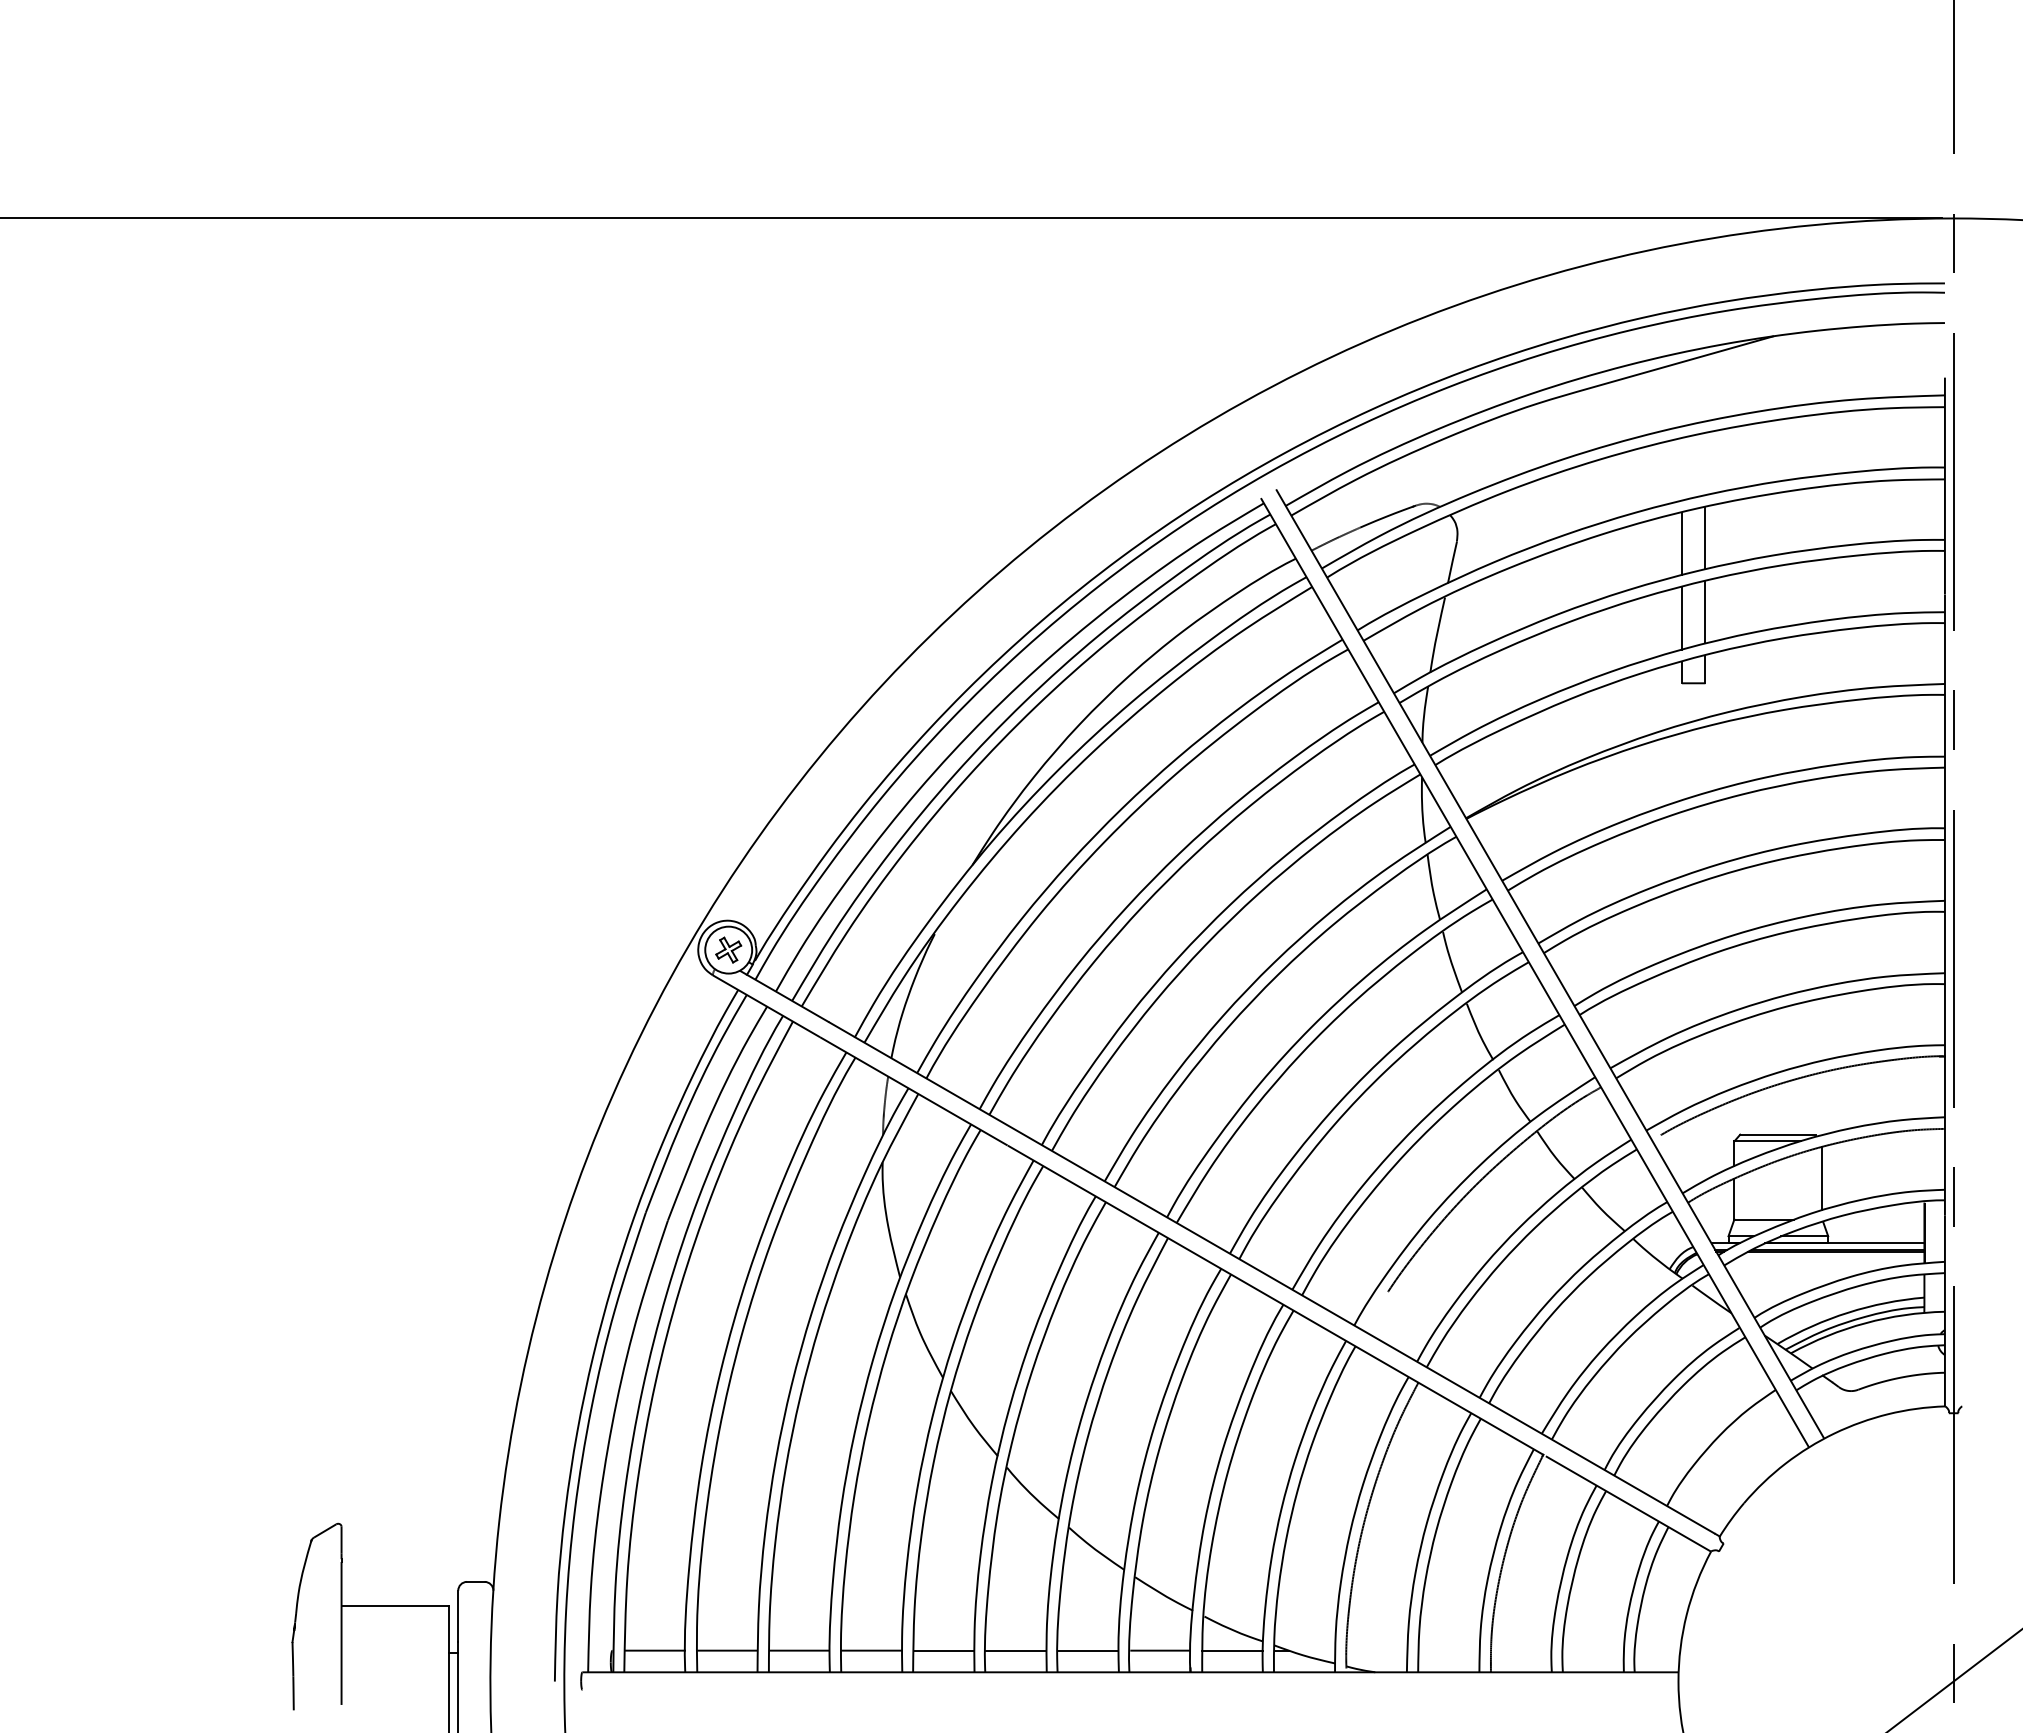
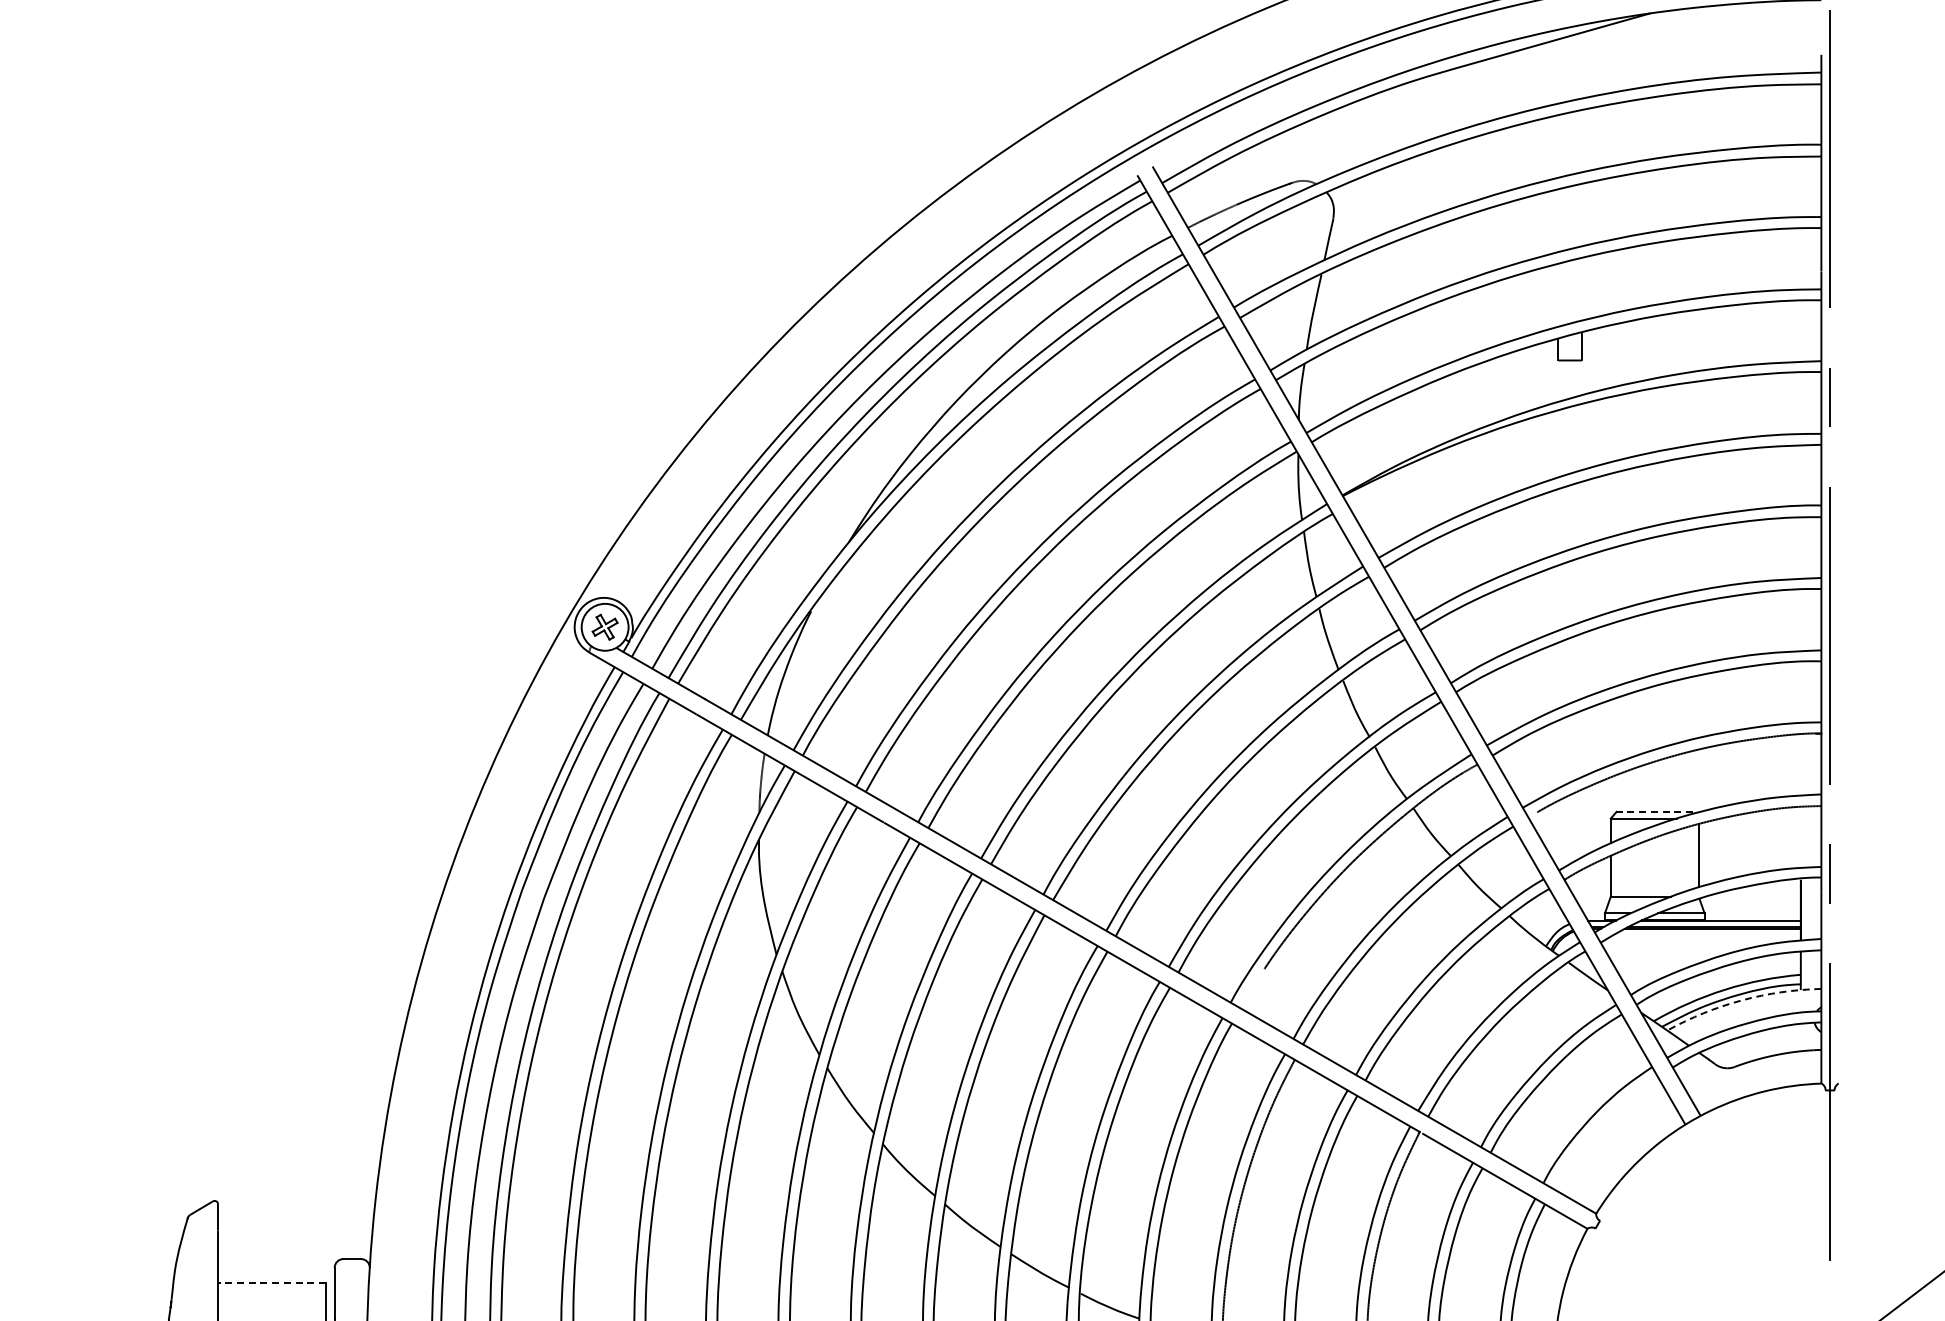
line: (1705, 538) -> (1581, 215), removed
line: (1681, 543) -> (1557, 220), removed
line: (1705, 612) -> (1581, 289), removed
line: (1681, 618) -> (1557, 295), removed
line: (1777, 1134) -> (1653, 811), solid -> dashed
arc: (1865, 1323) -> (1741, 1000), solid -> dashed
line: (395, 1605) -> (271, 1282), solid -> dashed

